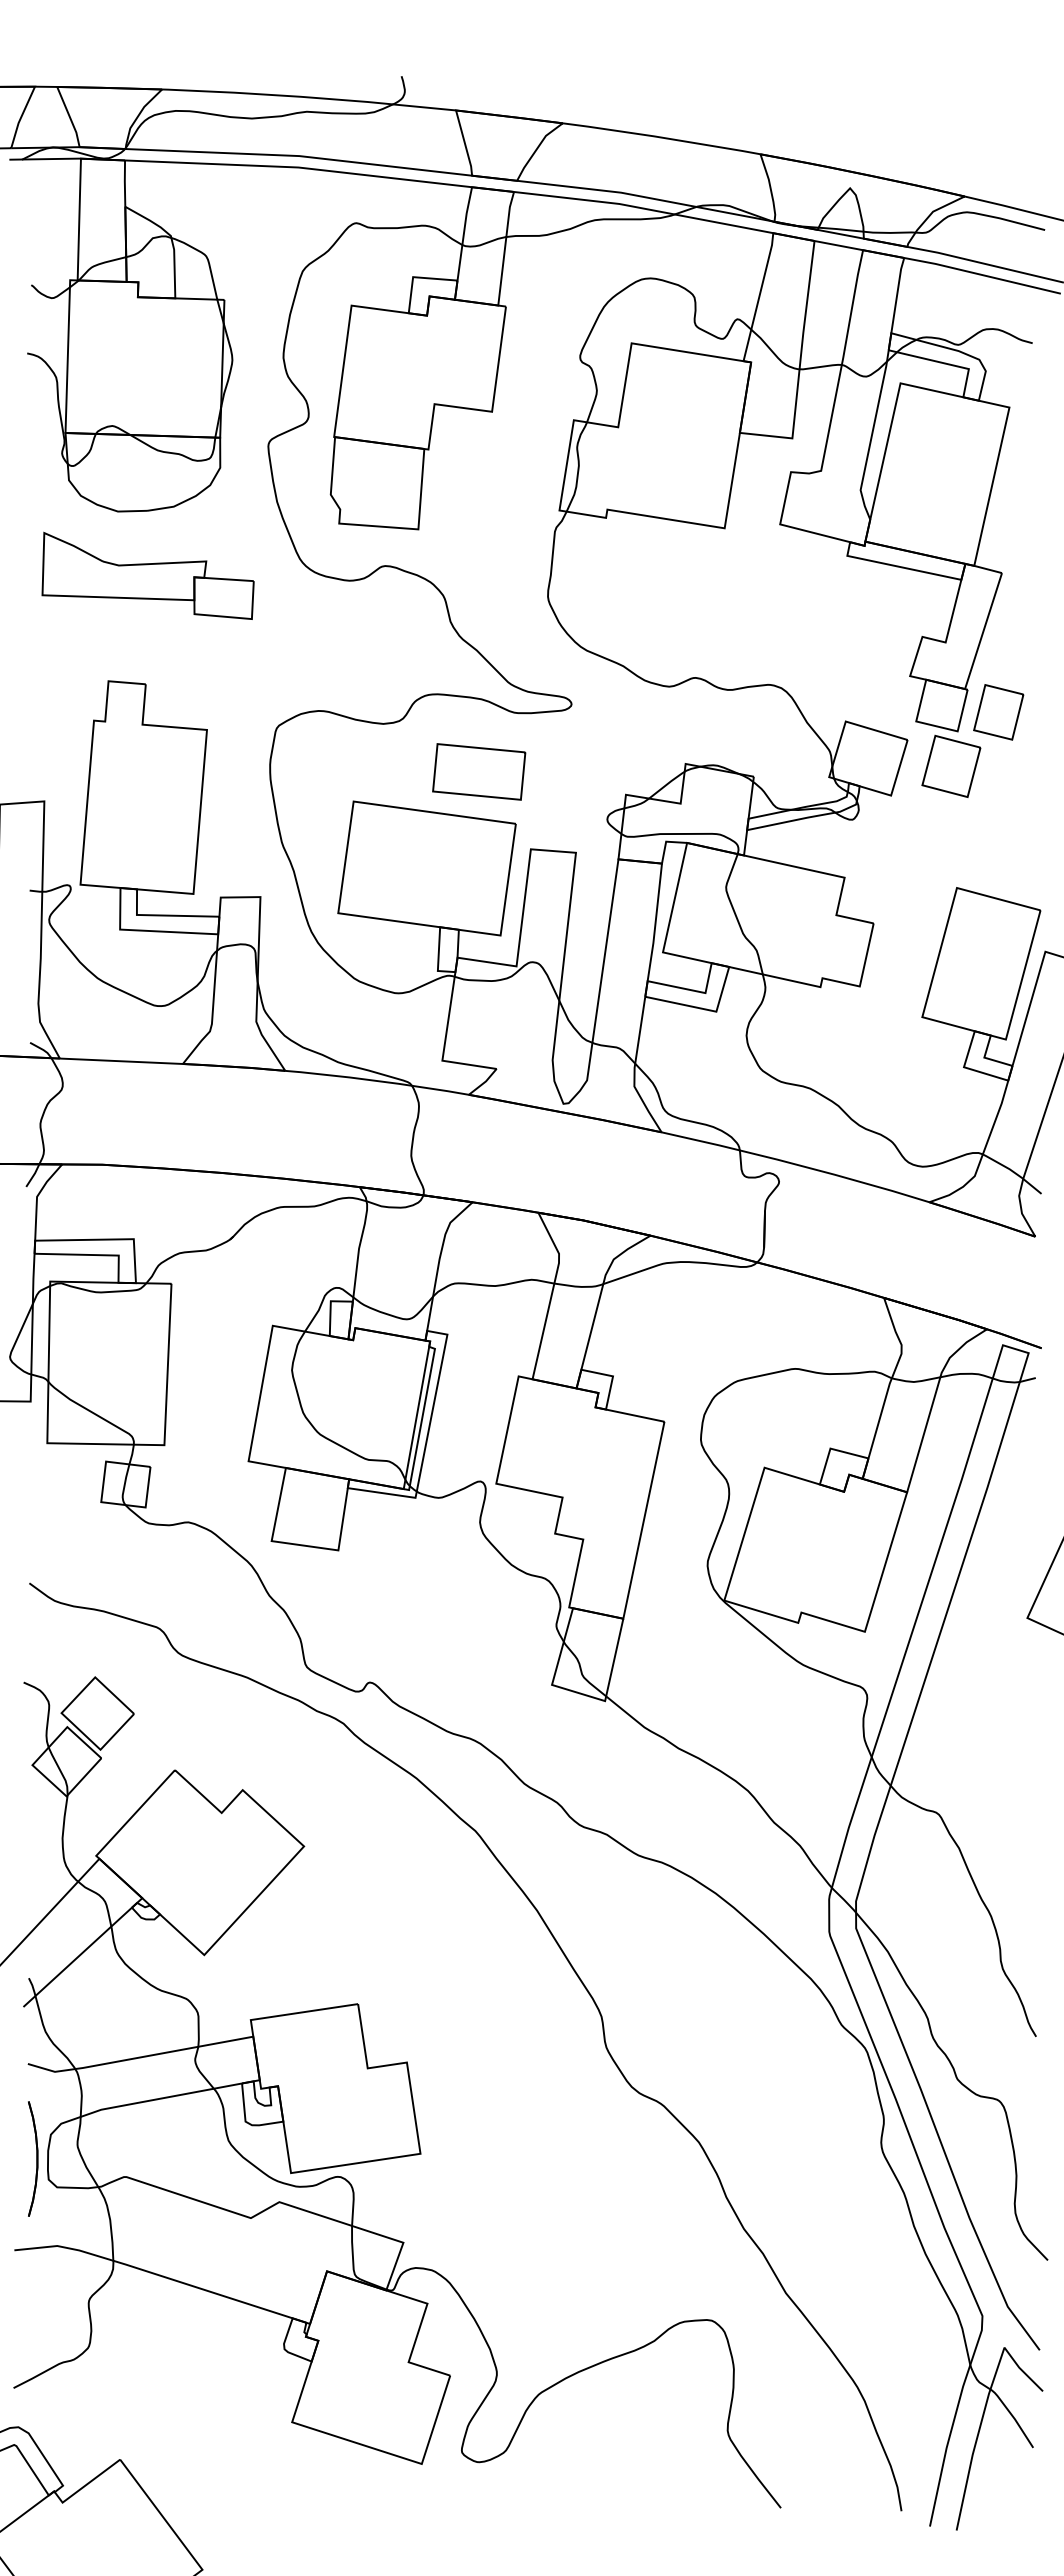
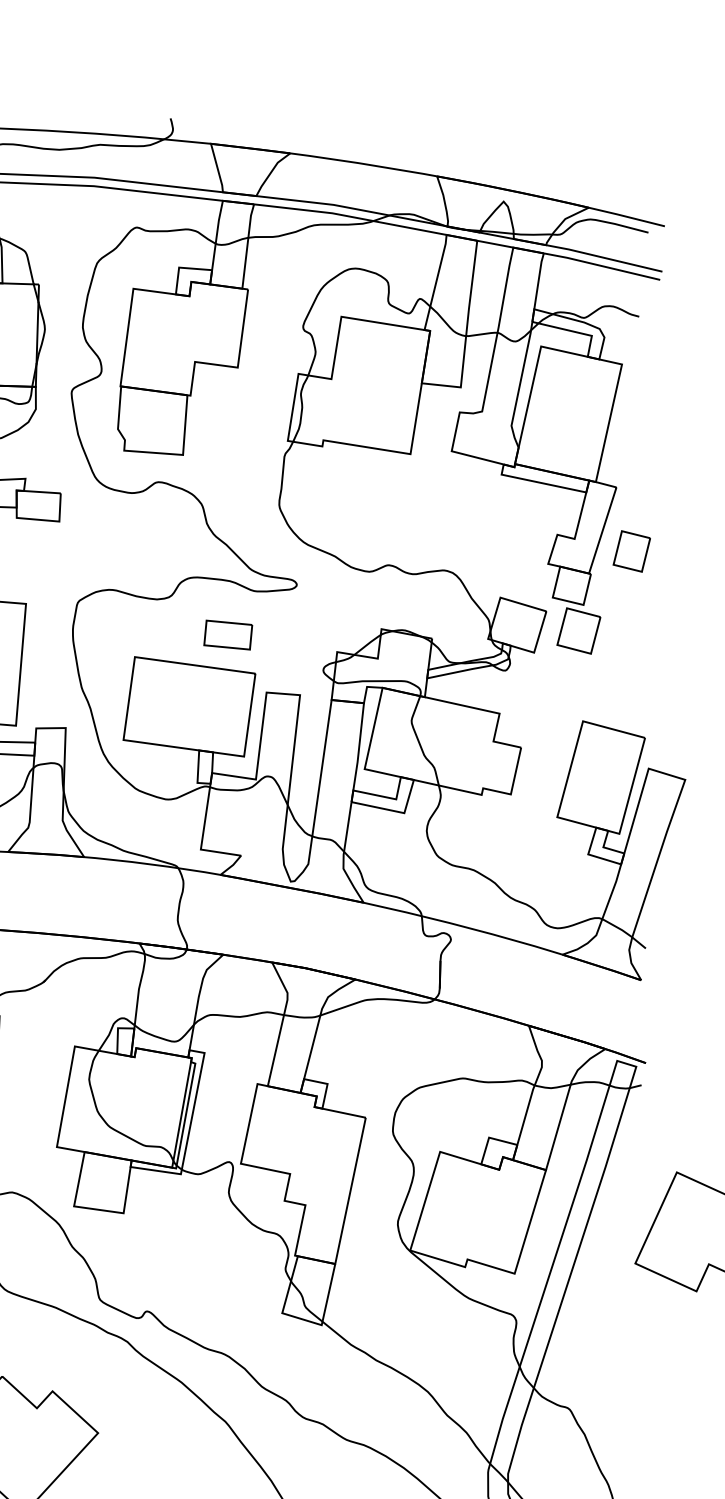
part: (998, 712) -> (631, 551), moved
part: (479, 771) -> (228, 634), size x0.7

